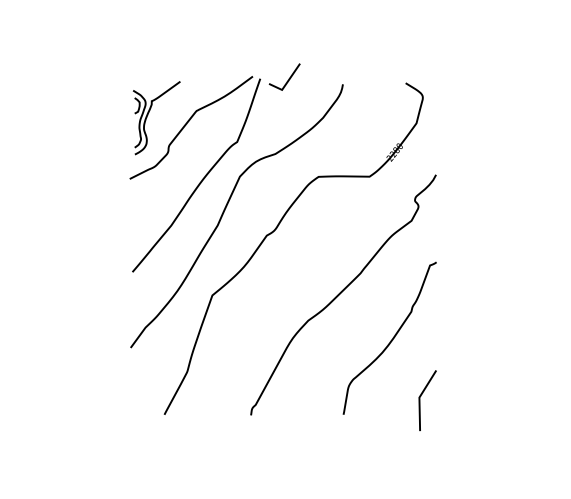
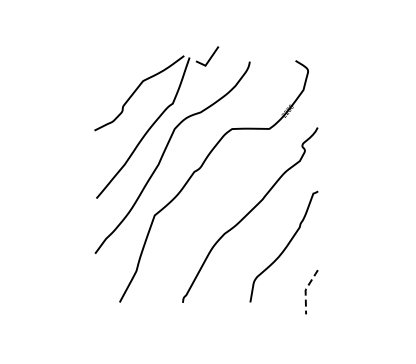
part: (155, 118) -> (113, 86), removed
line: (419, 397) -> (305, 289), solid -> dashed

